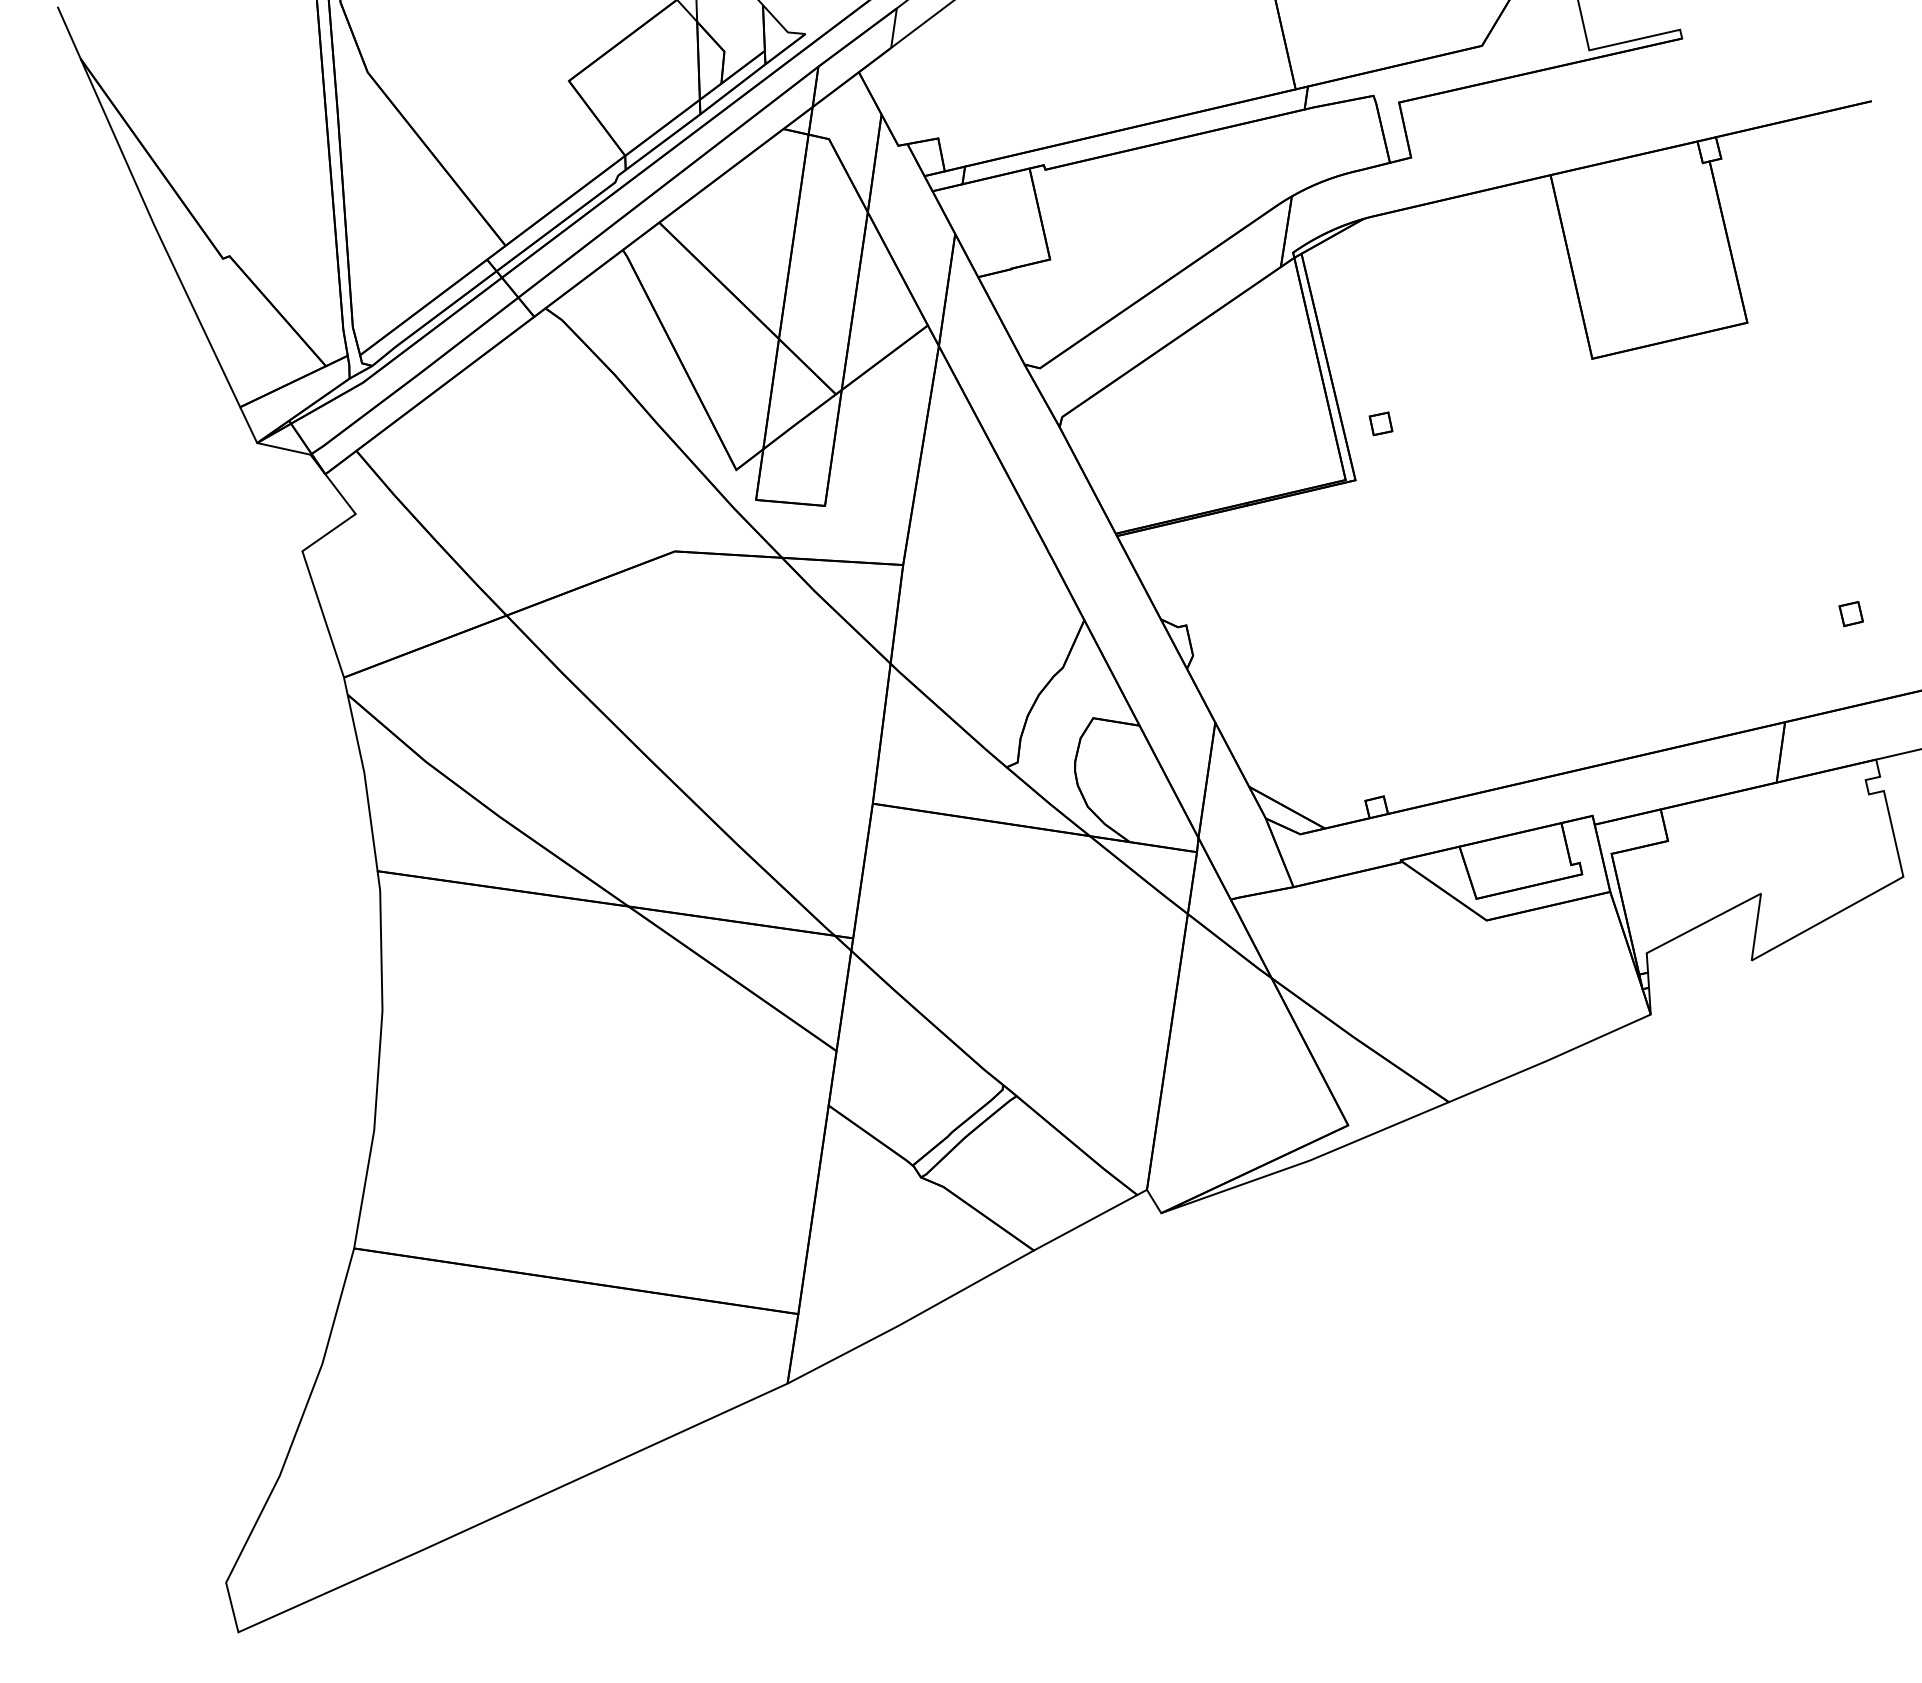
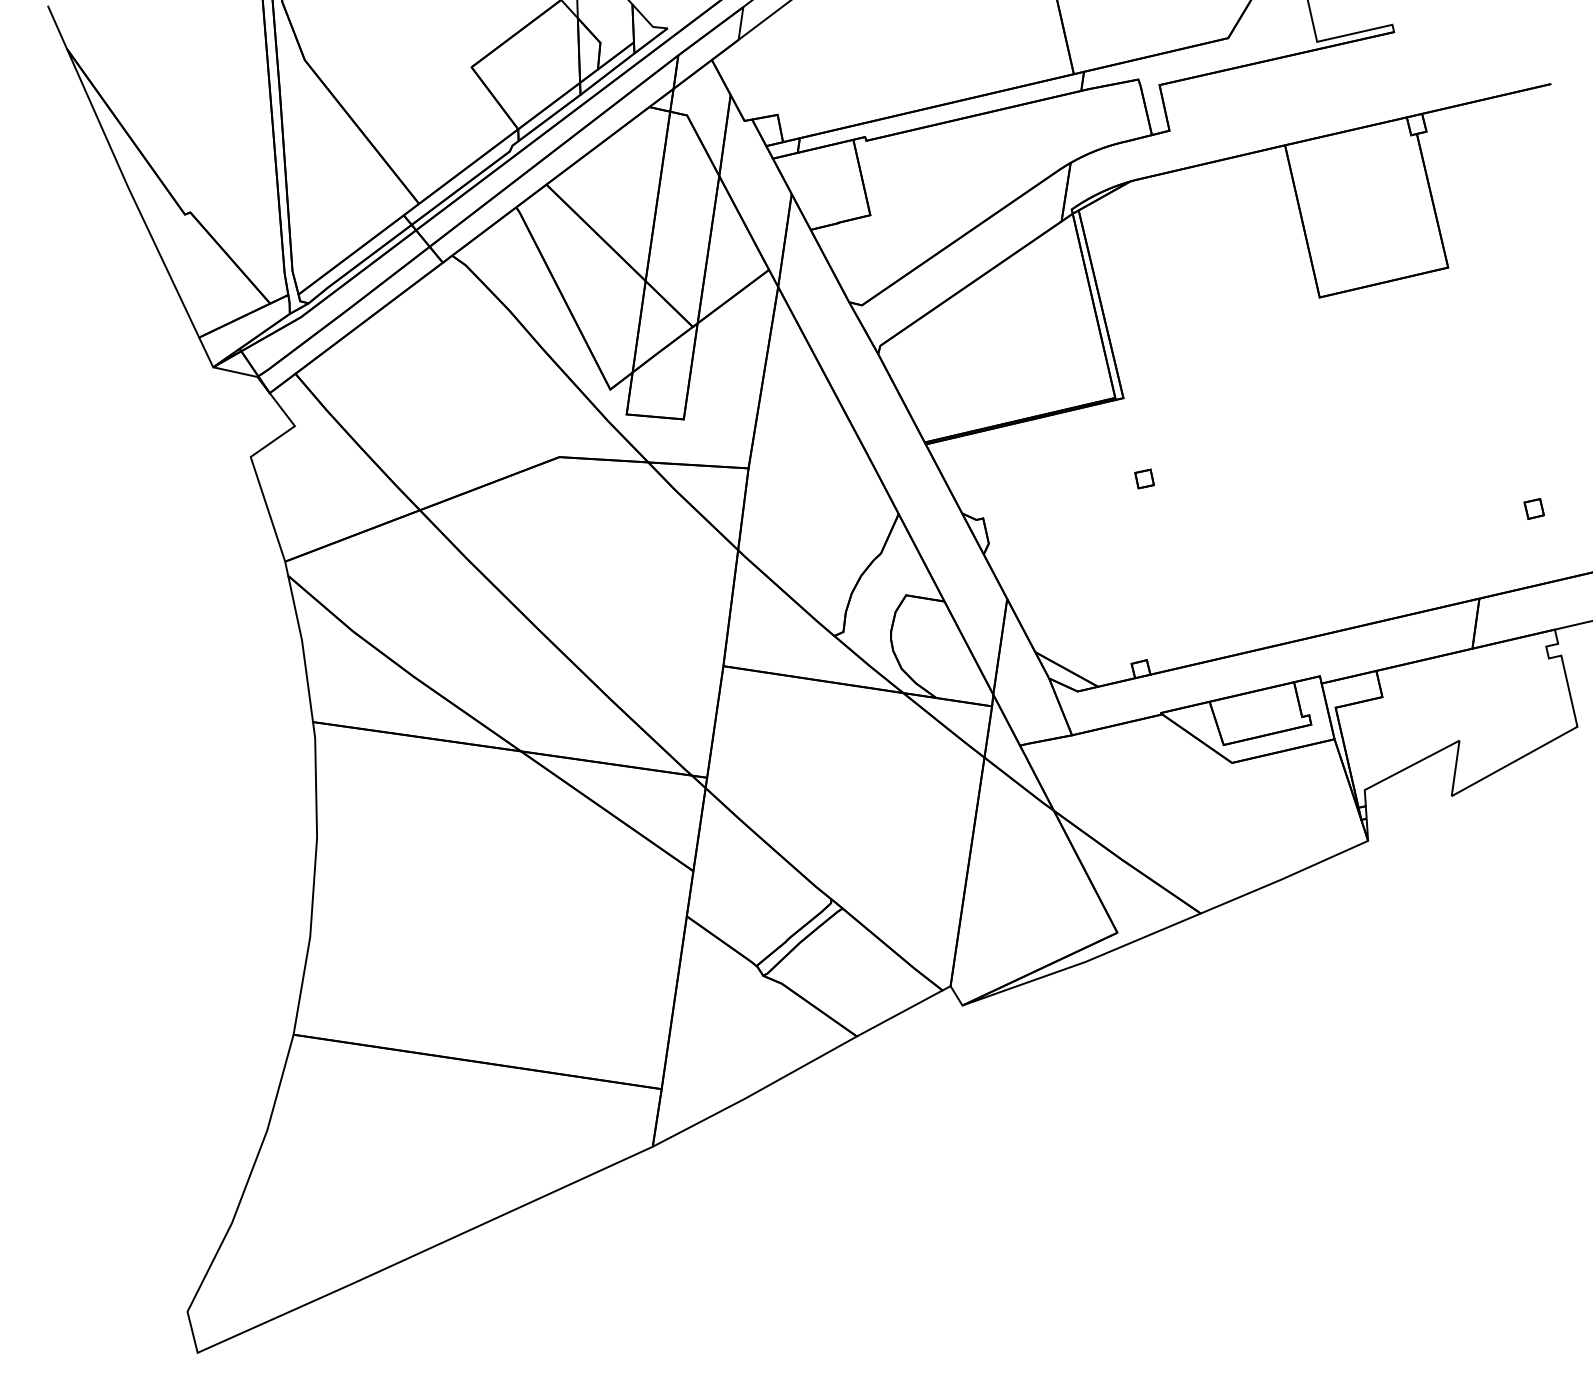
part: (1380, 423) -> (1144, 478), moved

